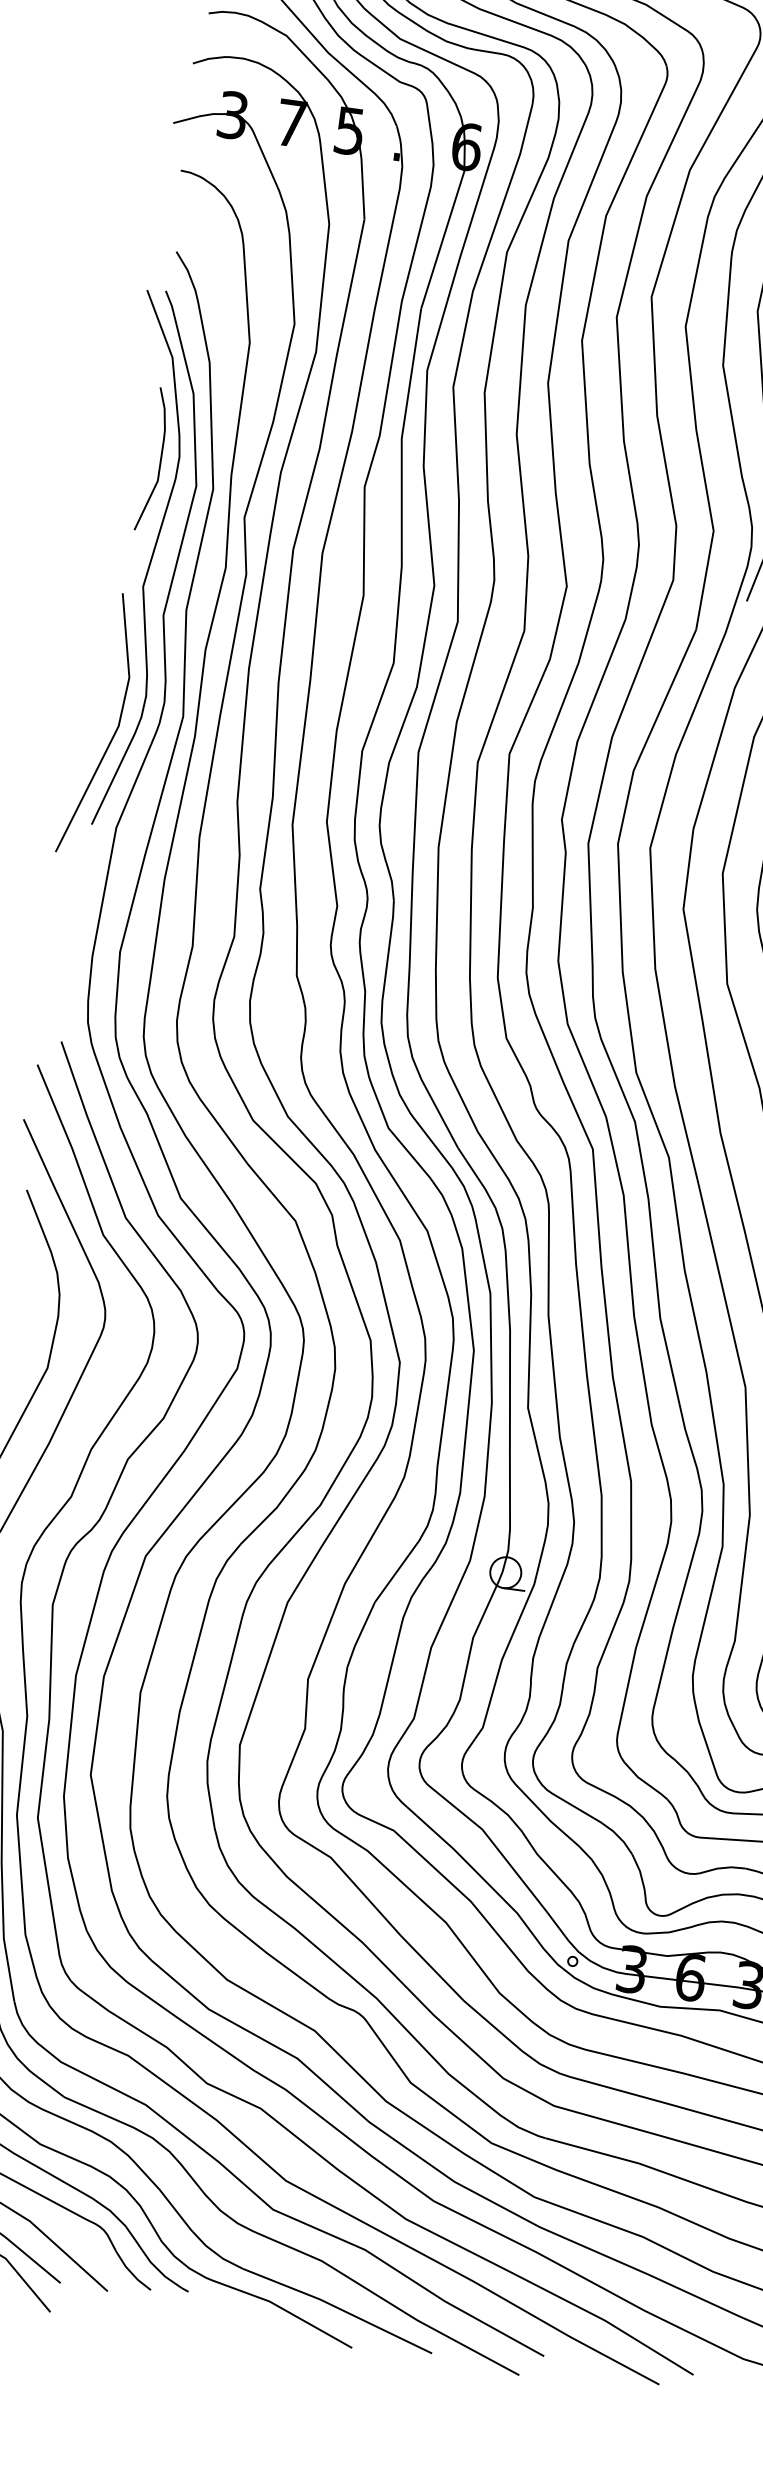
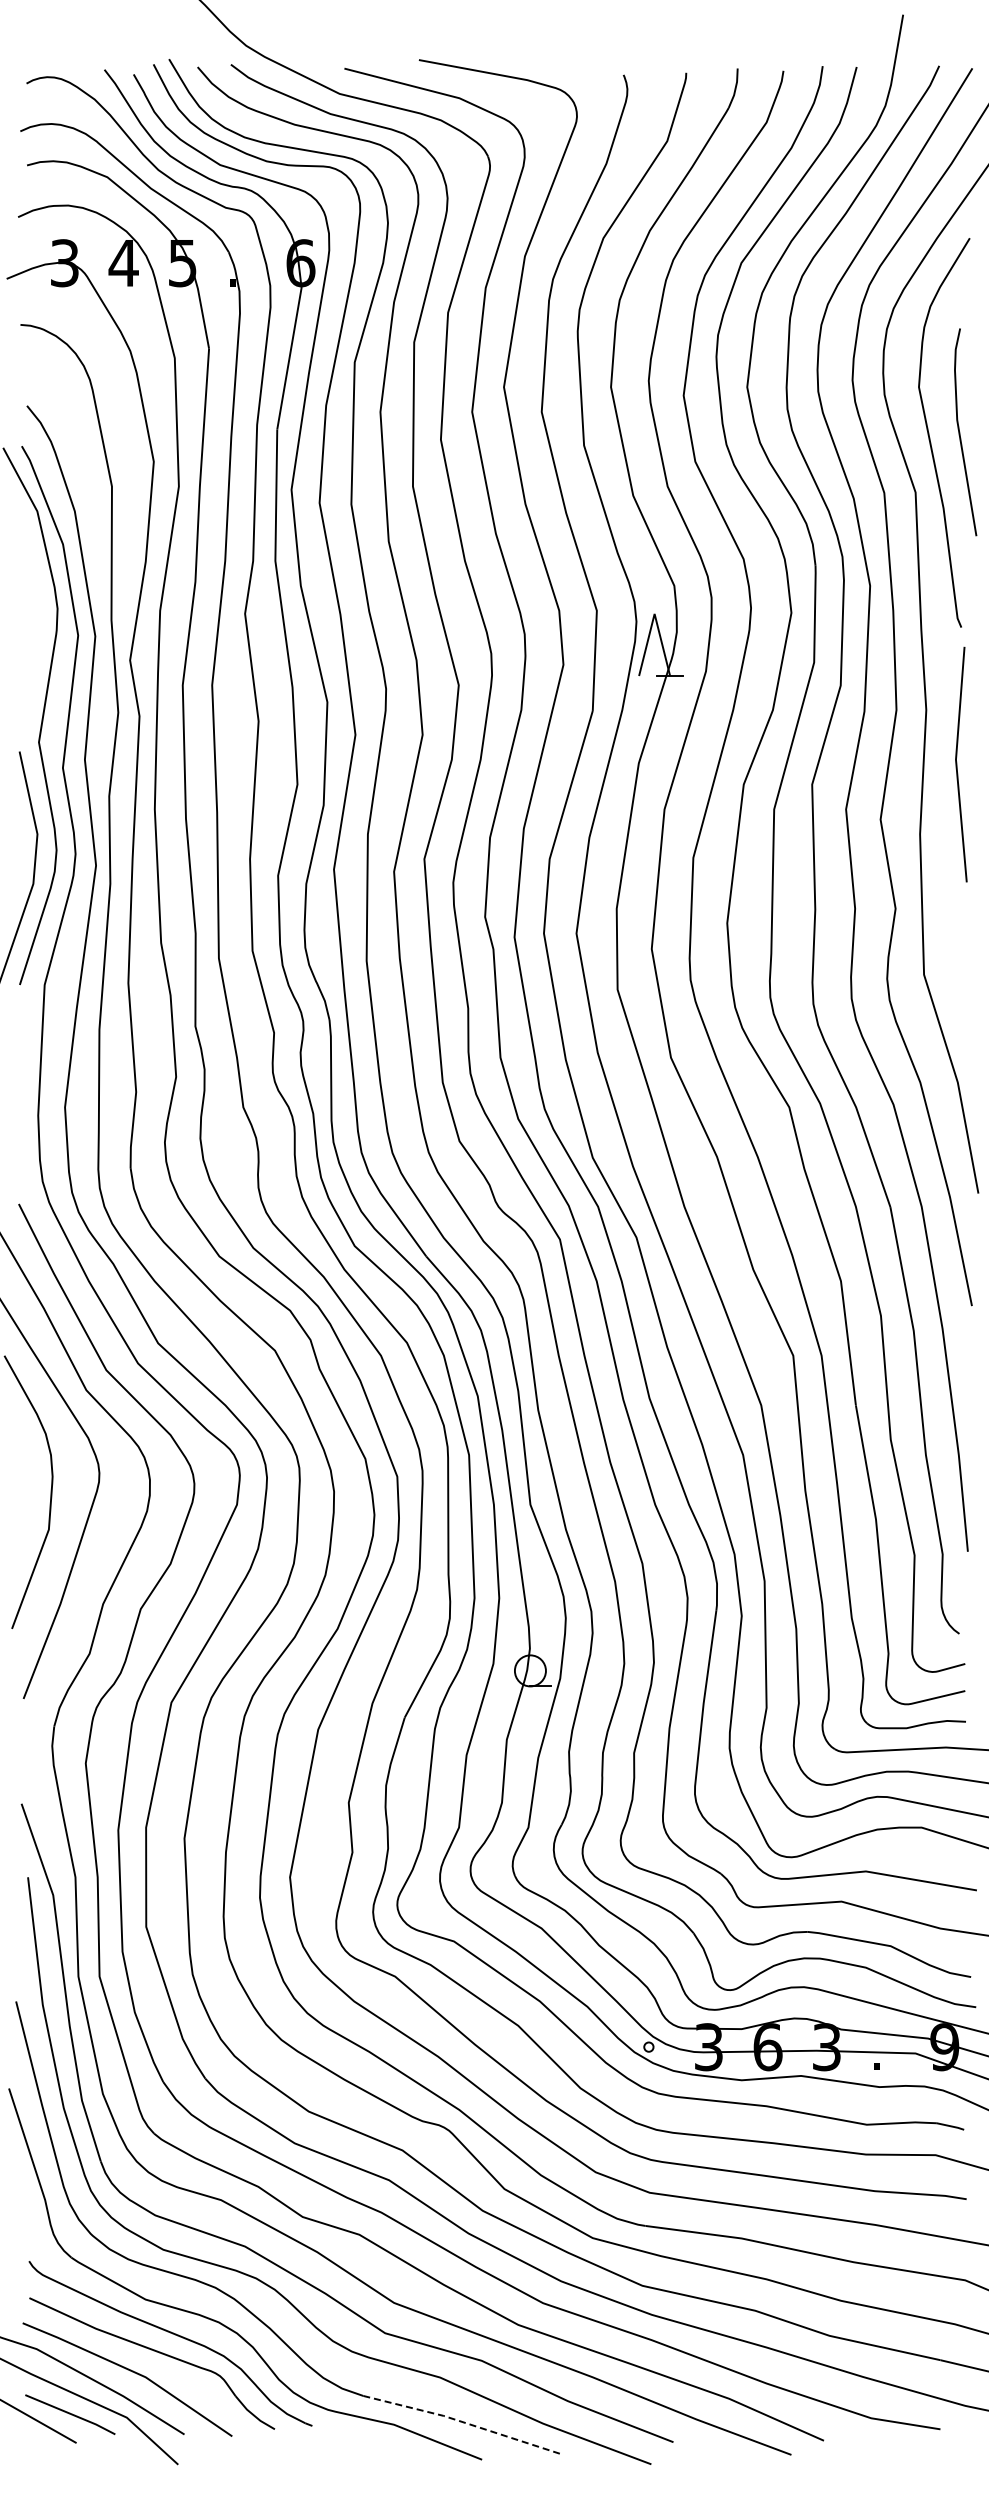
text: (291, 123) -> (123, 263), 7 -> 4
curve: (159, 459) -> (38, 614), removed
line: (338, 2308) -> (463, 2422), solid -> dashed

